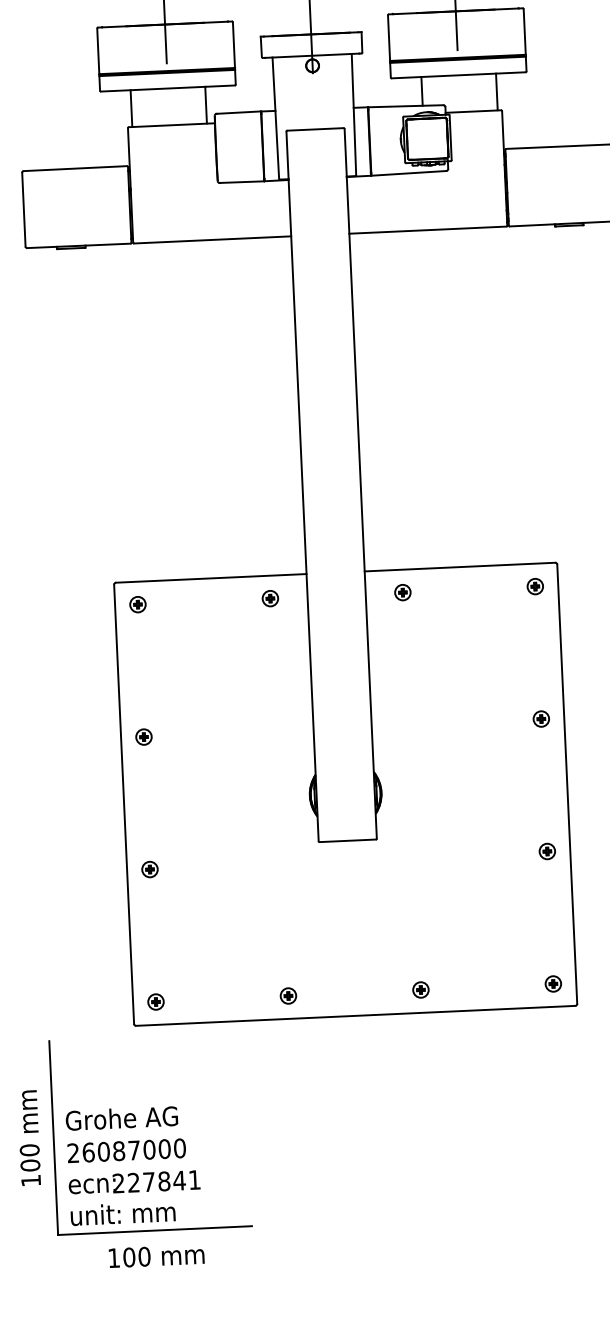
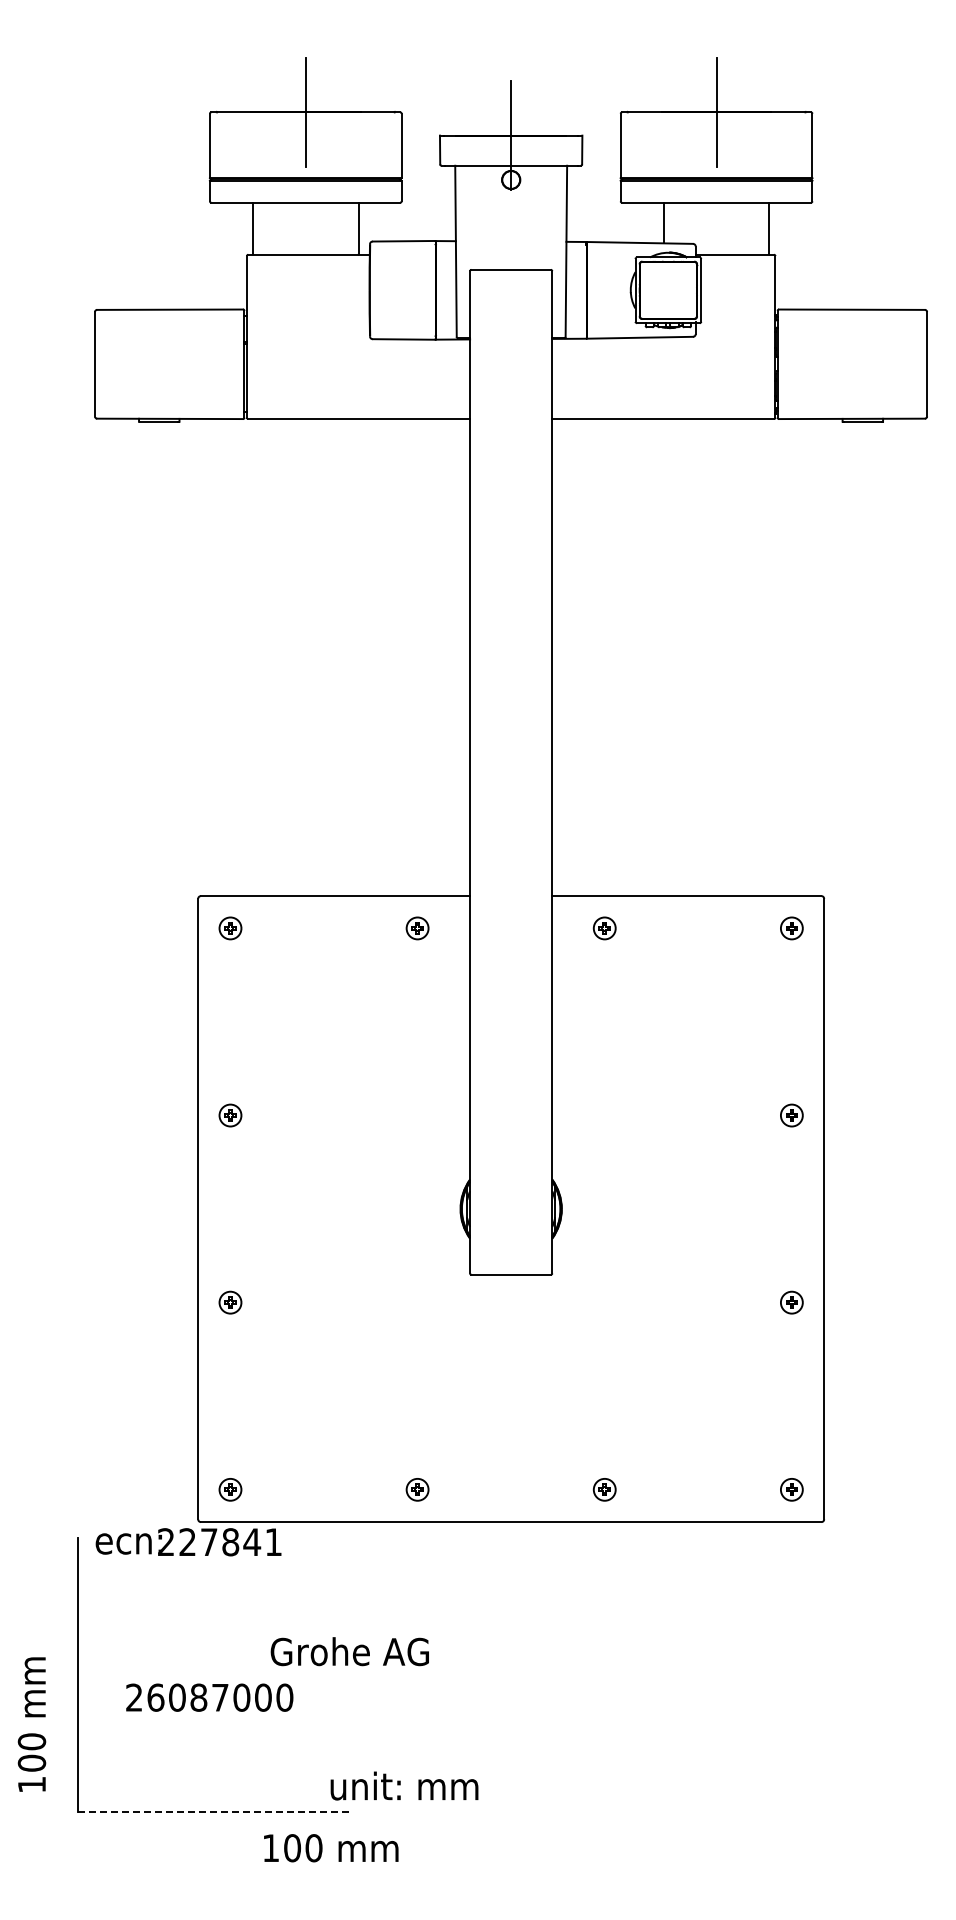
text: (121, 1118) -> (349, 1651), moved
text: (28, 1138) -> (31, 1724), moved
text: (126, 1150) -> (209, 1697), moved
text: (134, 1182) -> (188, 1542), moved
text: (123, 1213) -> (404, 1785), moved
line: (155, 1230) -> (214, 1811), solid -> dashed
text: (156, 1256) -> (331, 1848), moved

